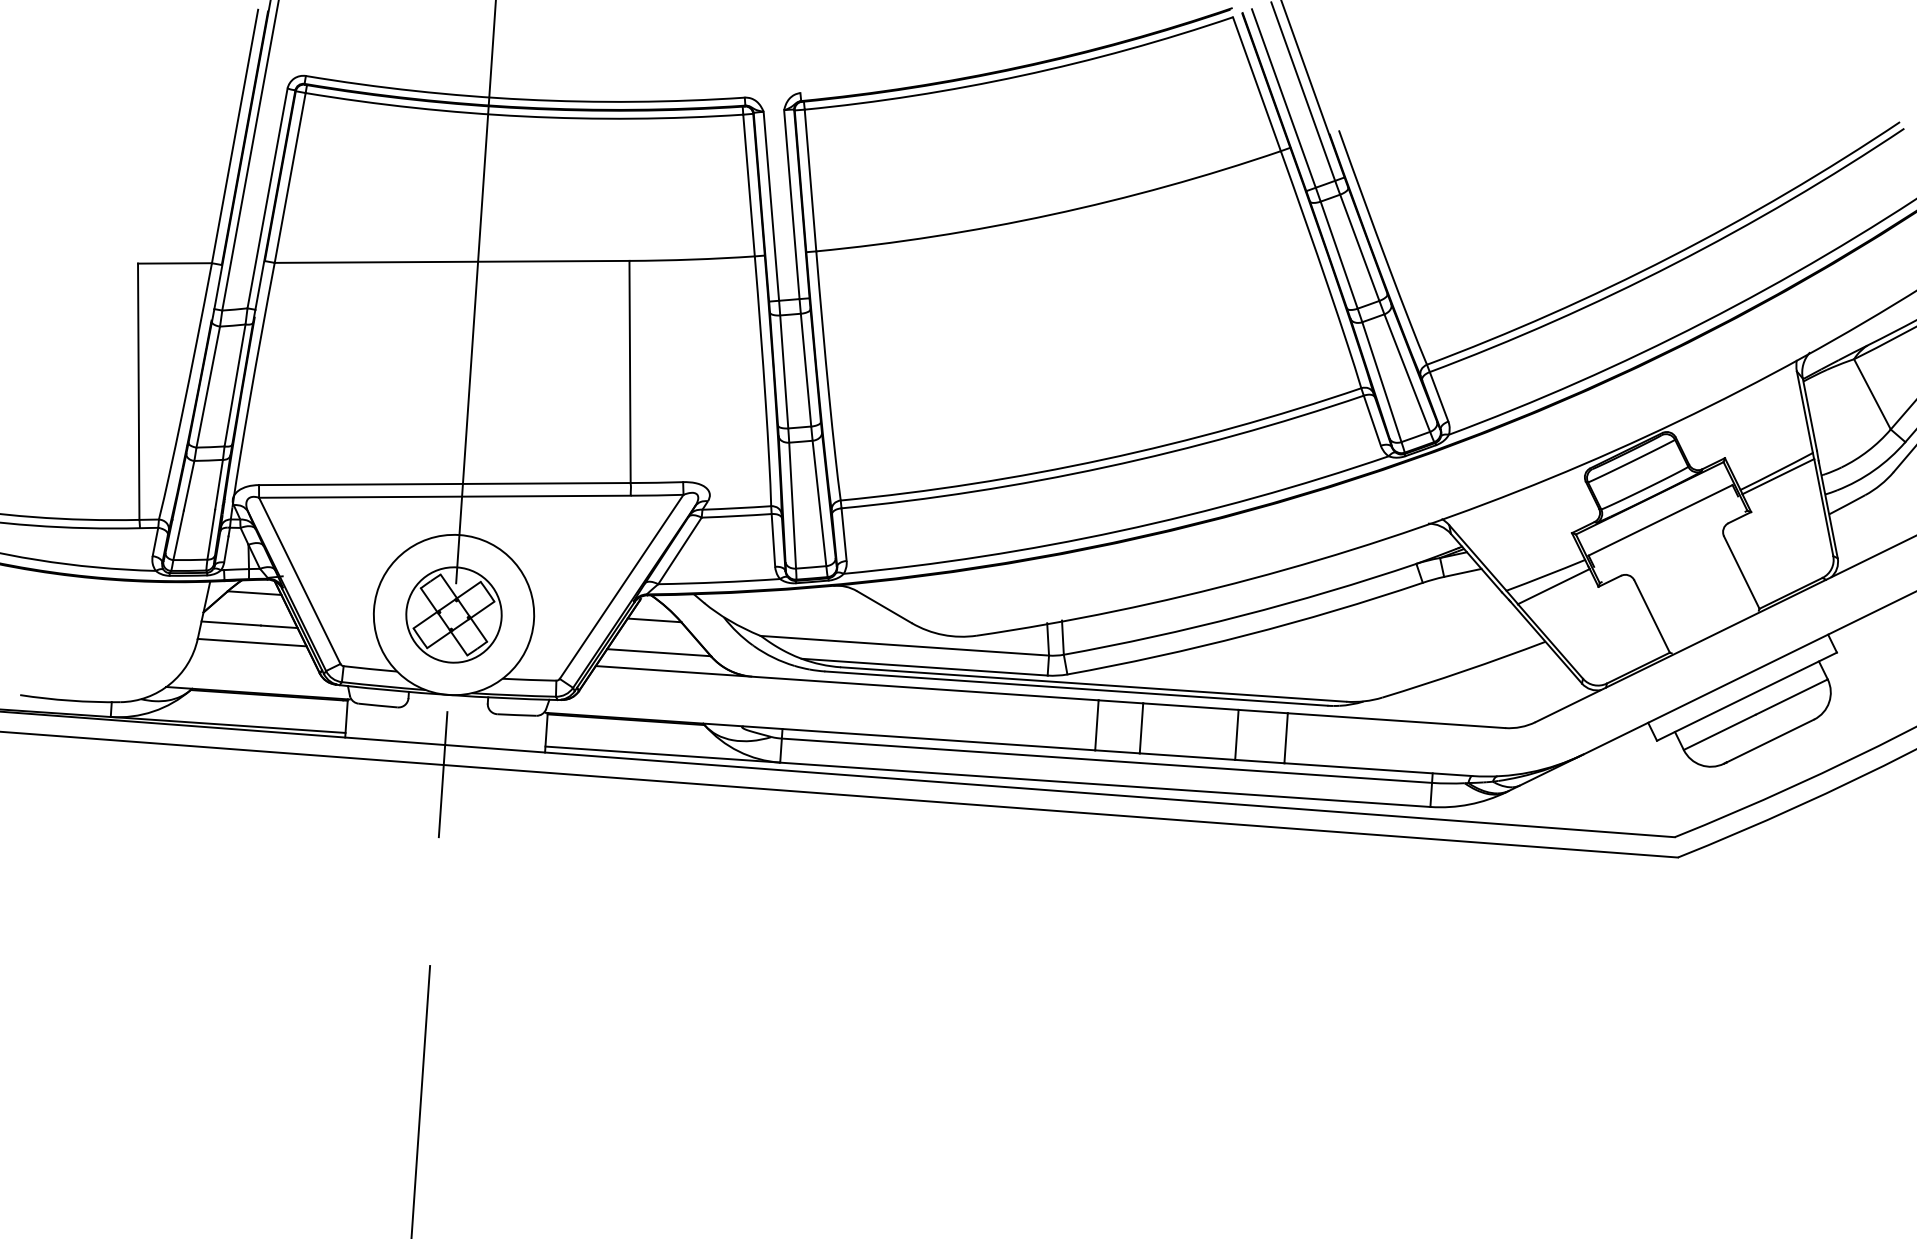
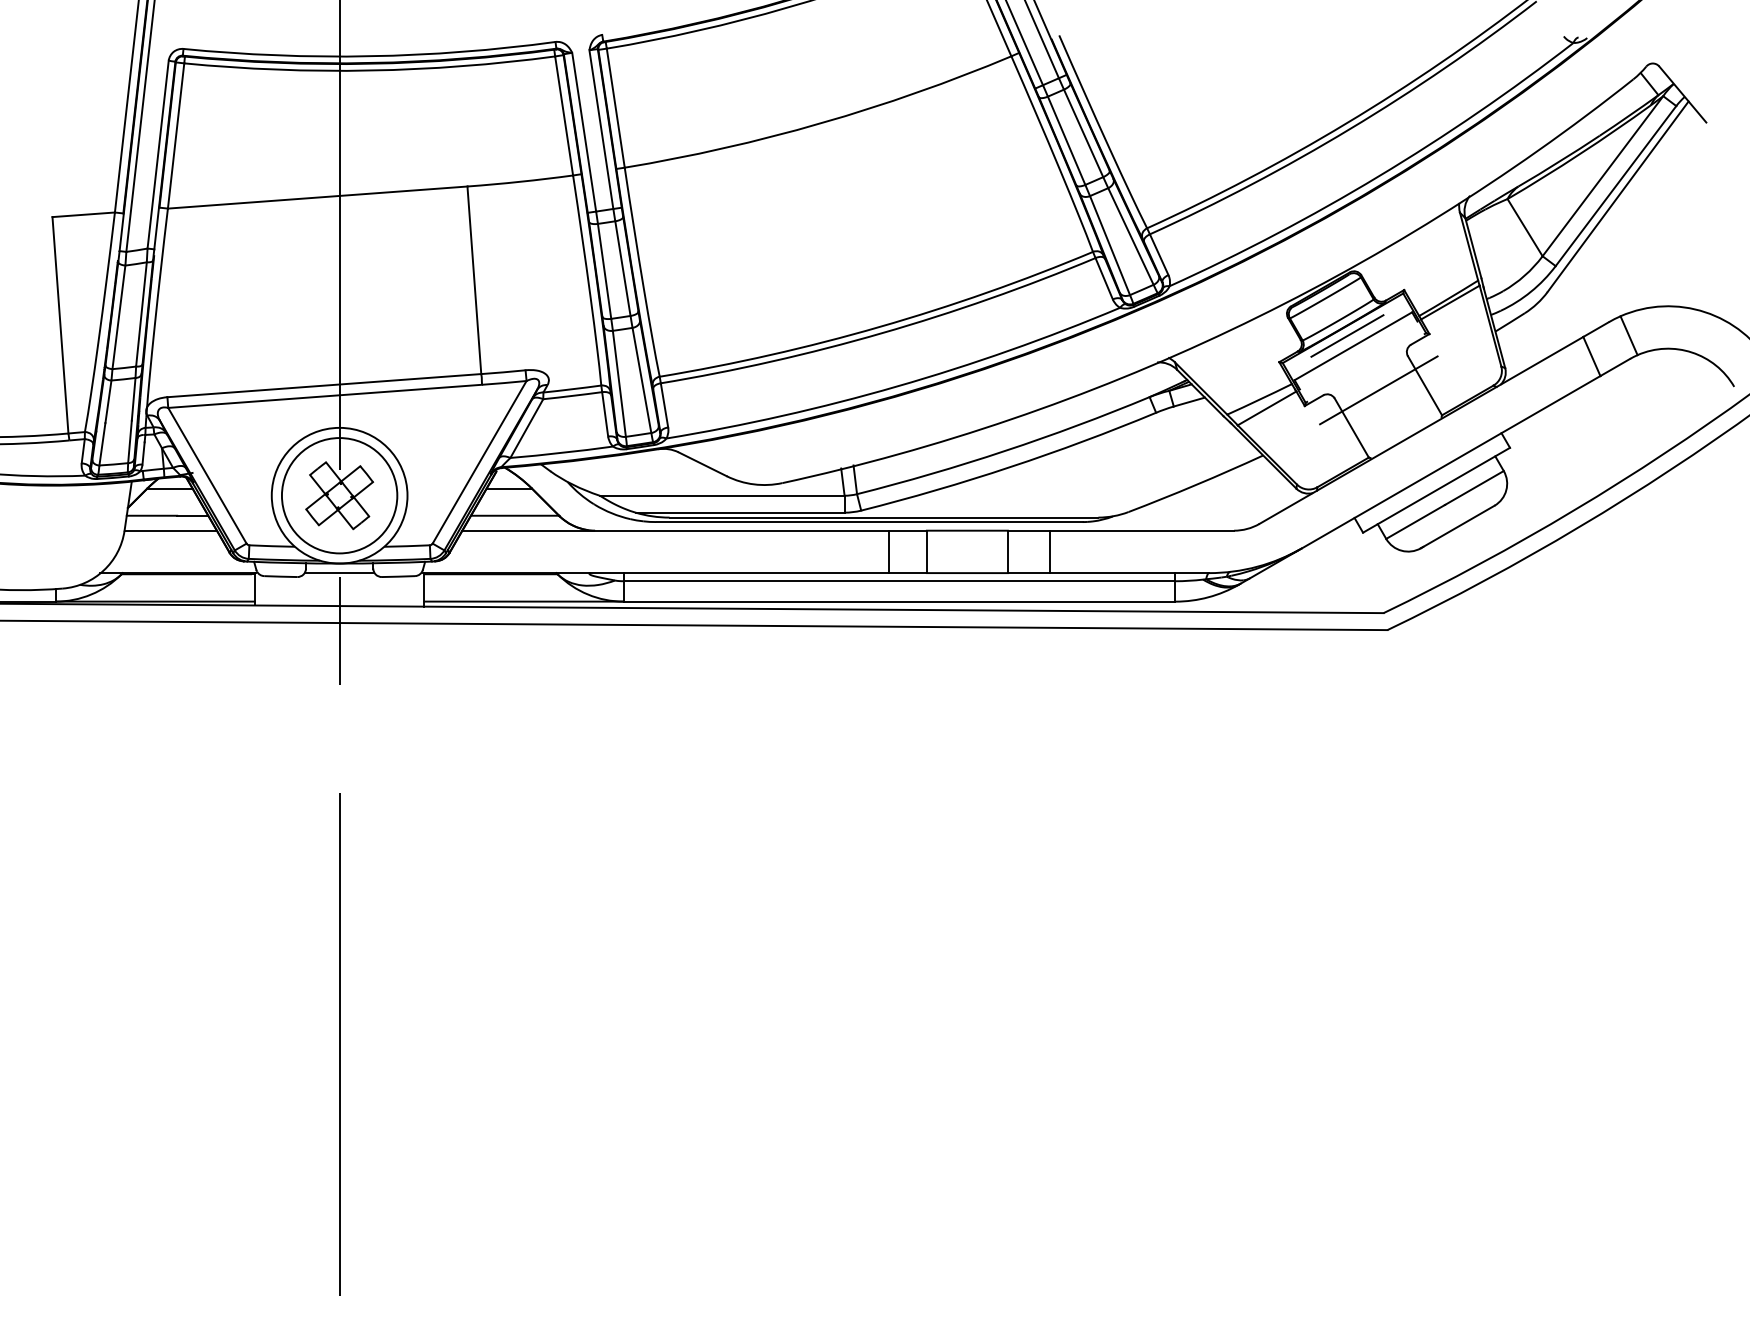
line: (1654, 507) -> (1347, 335), added
line: (1686, 574) -> (1378, 390), added
circle: (453, 614) -> (339, 495), size x1.43
line: (447, 706) -> (339, 573), added

